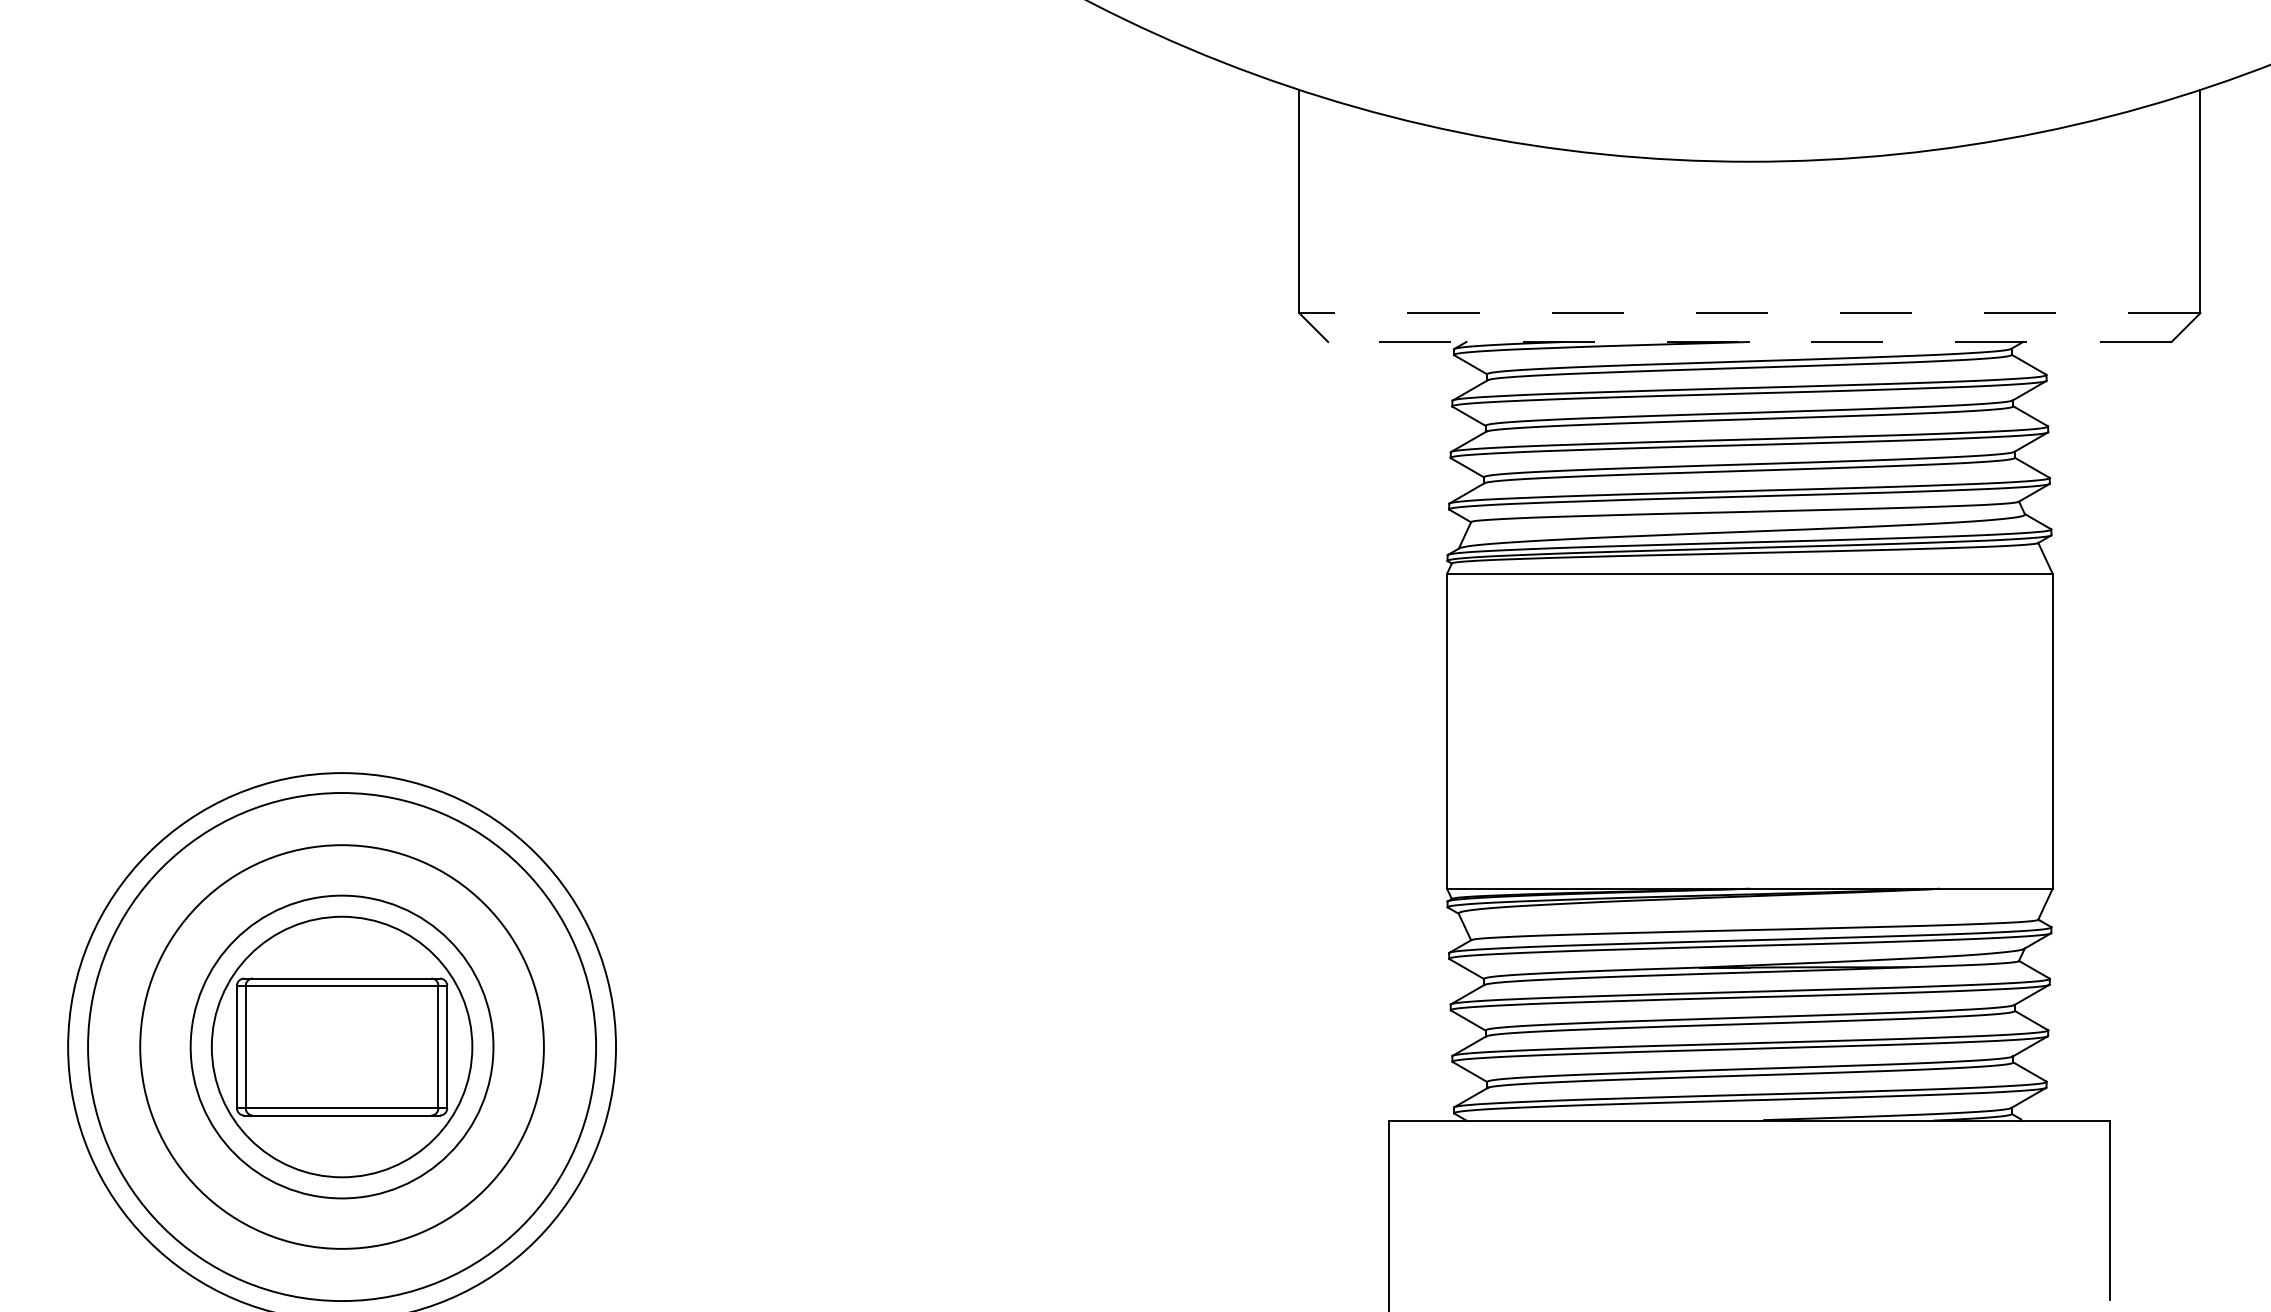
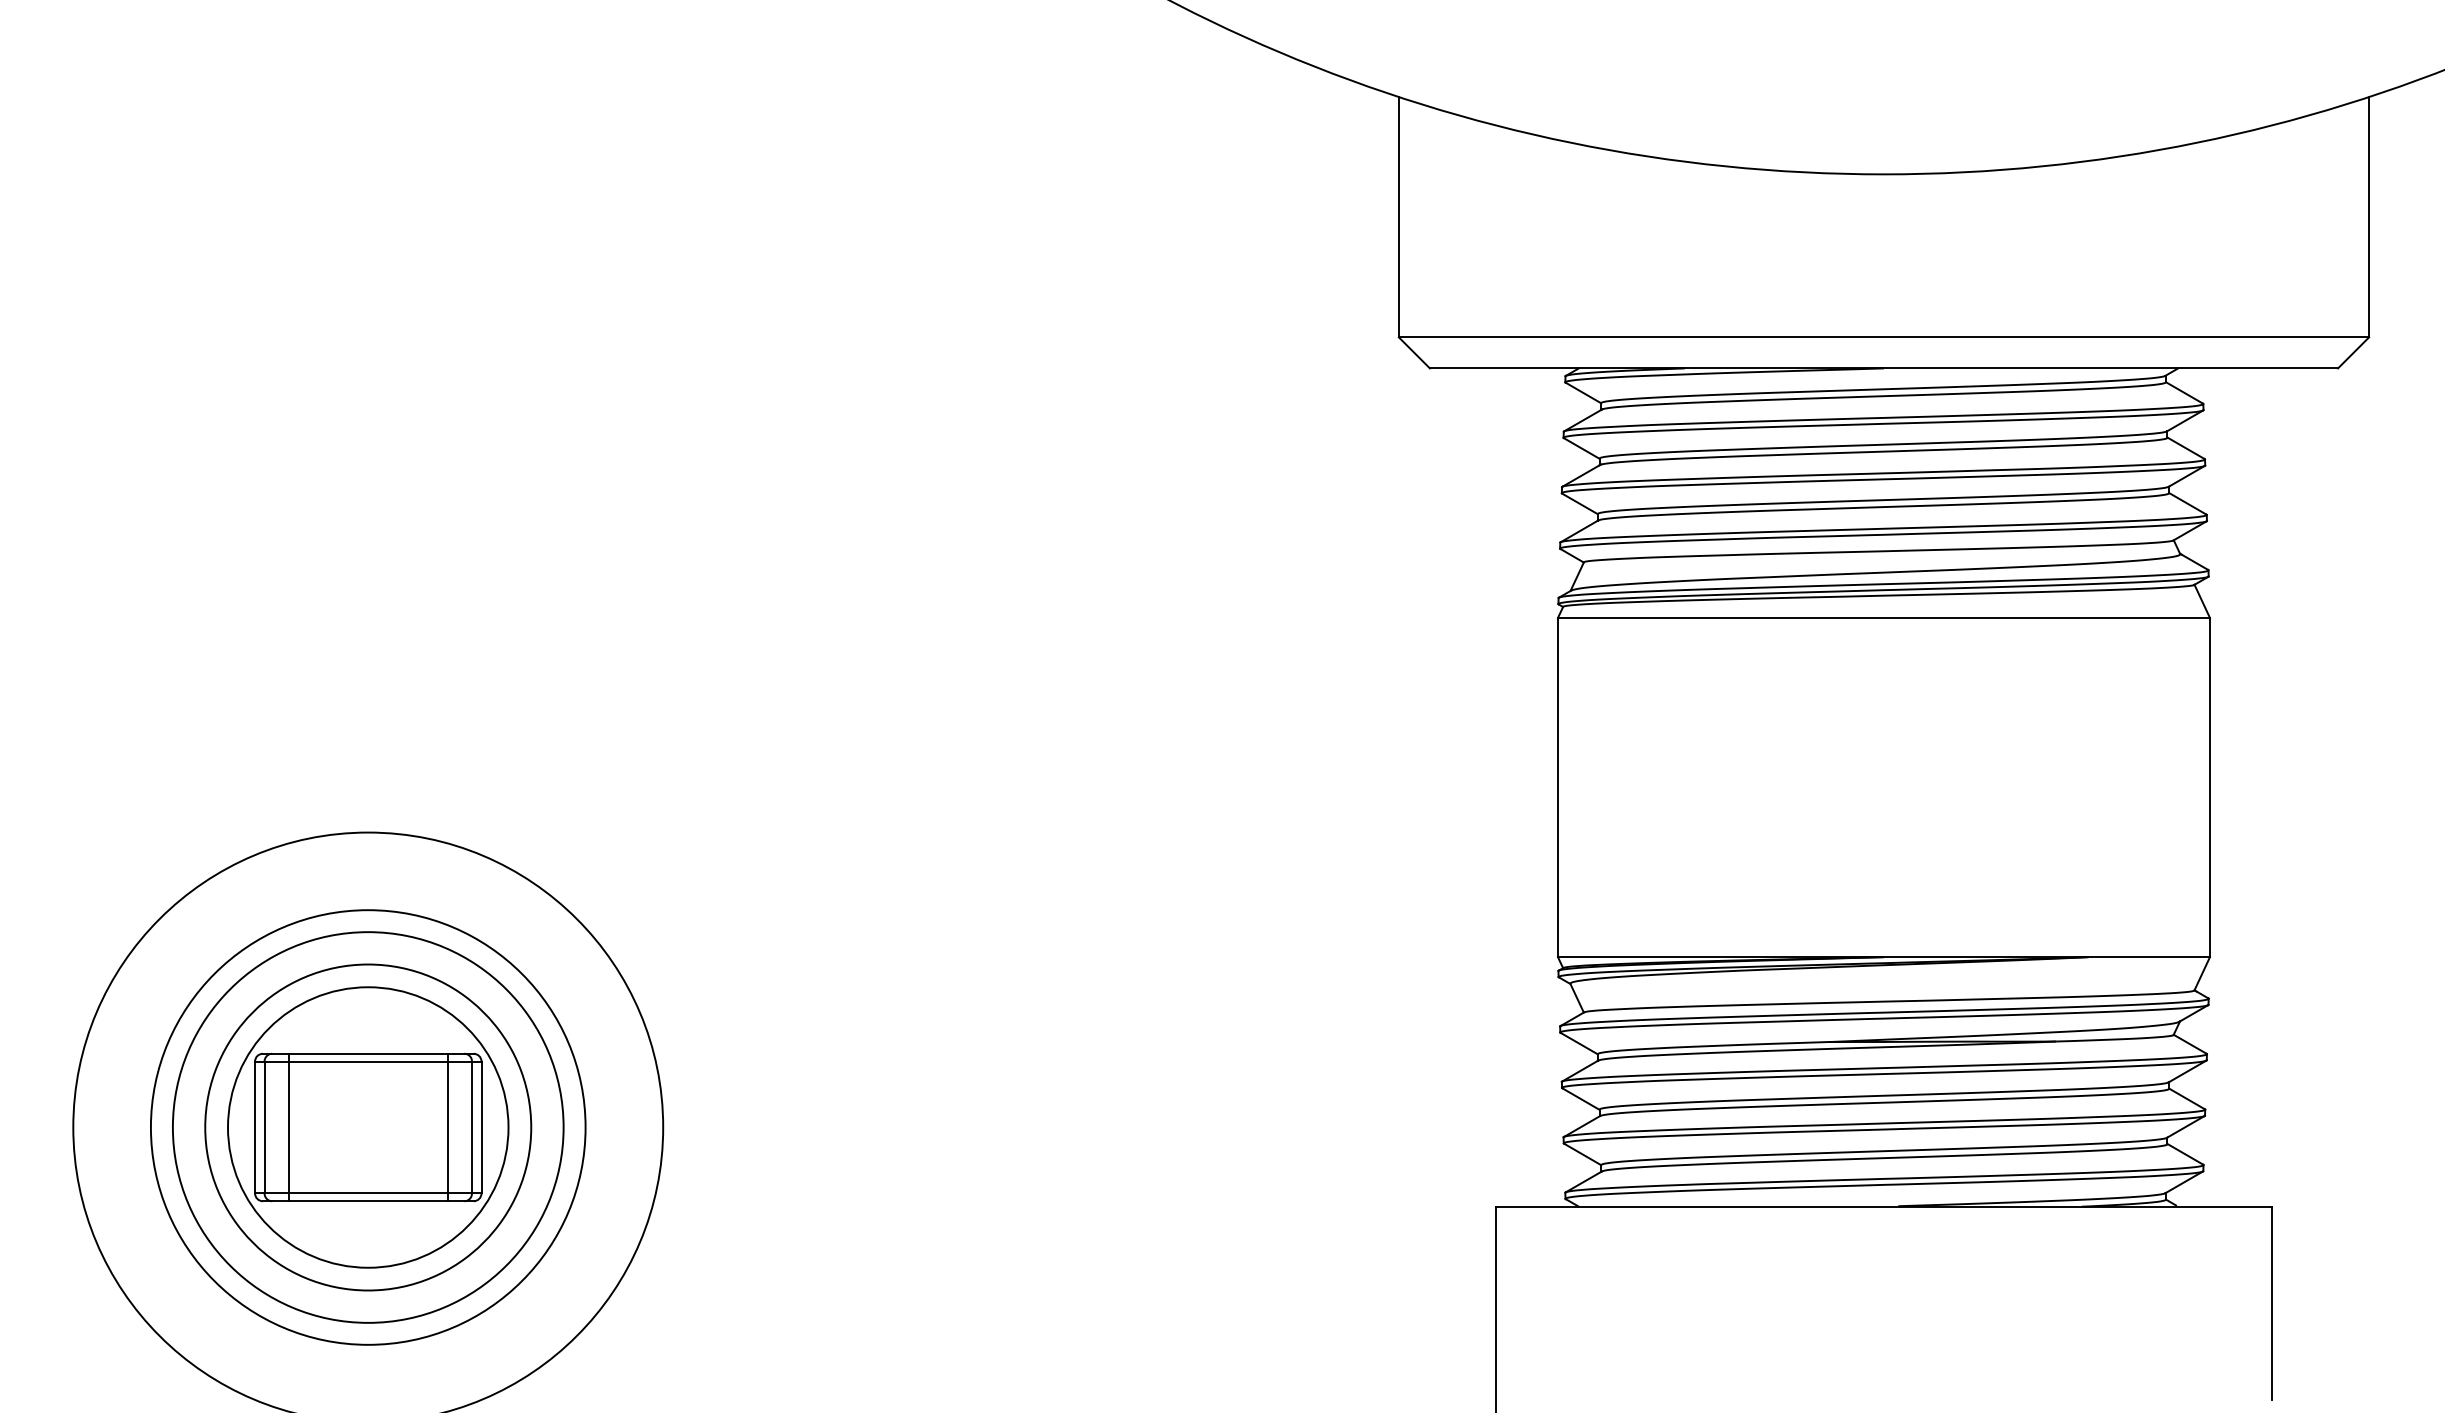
line: (1749, 313) -> (1883, 337), dashed -> solid
line: (1749, 342) -> (1883, 368), dashed -> solid
line: (268, 1047) -> (288, 1127), added
circle: (341, 1047) -> (367, 1127), size x0.71
line: (416, 1047) -> (448, 1127), added

